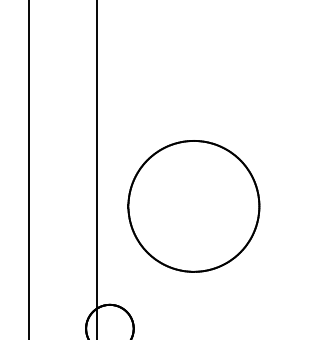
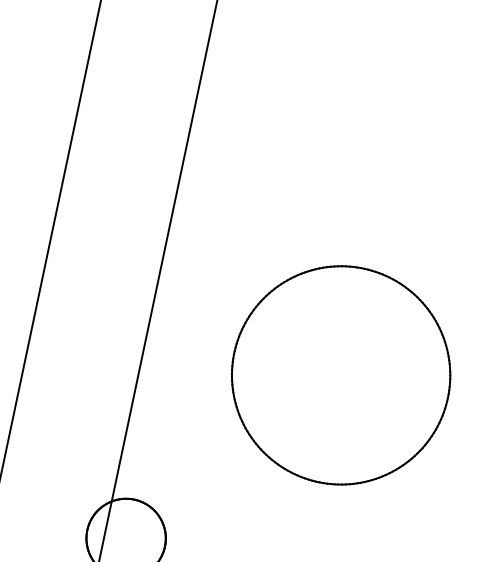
part: (193, 206) -> (340, 375), moved

